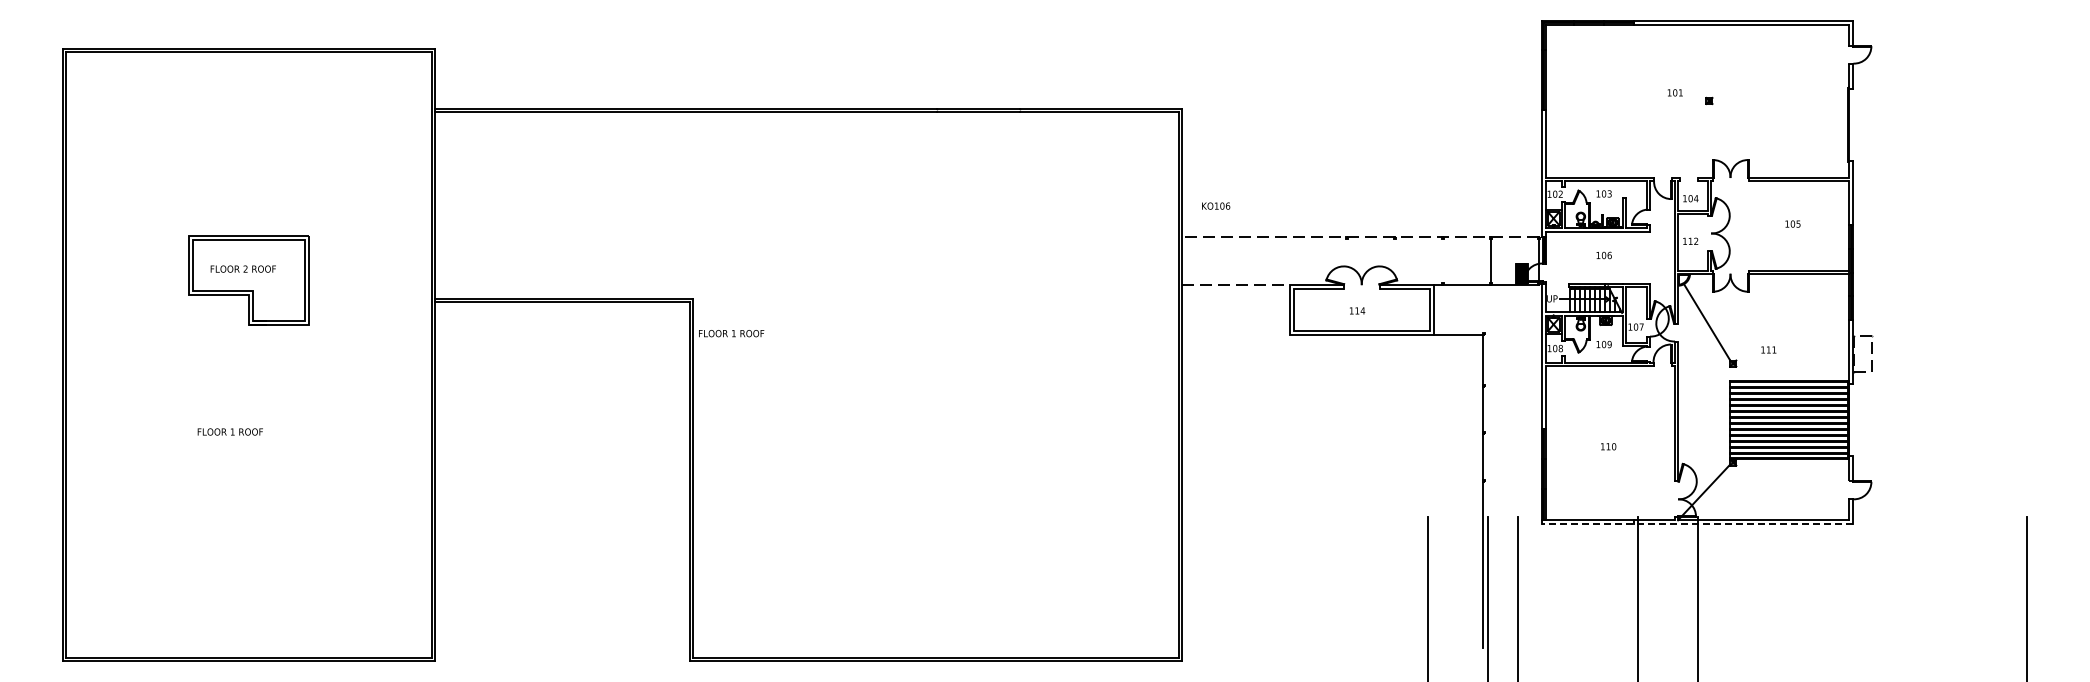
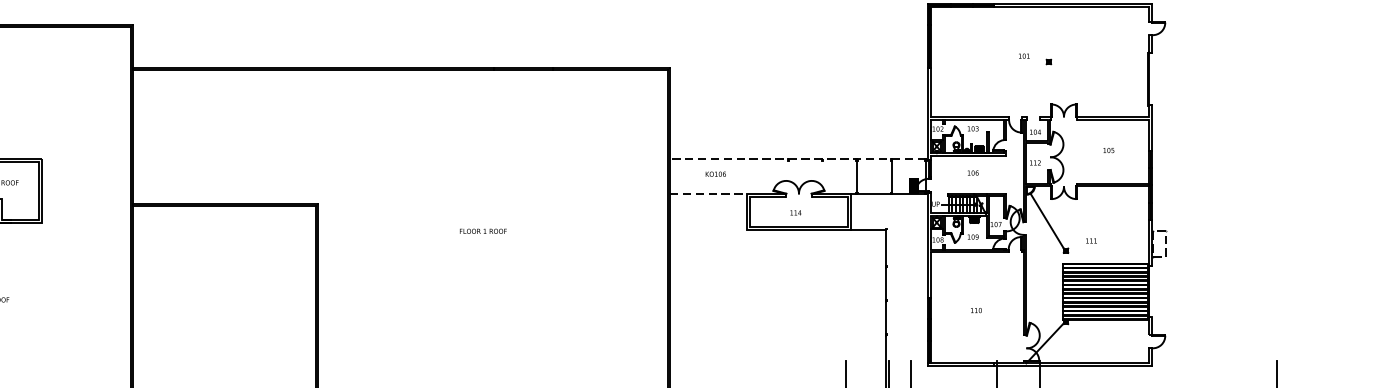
text: (1216, 205) -> (716, 173), moved
line: (1442, 260) -> (857, 176), added
text: (731, 333) -> (483, 231), moved
line: (1697, 524) -> (1040, 366), dashed -> solid

